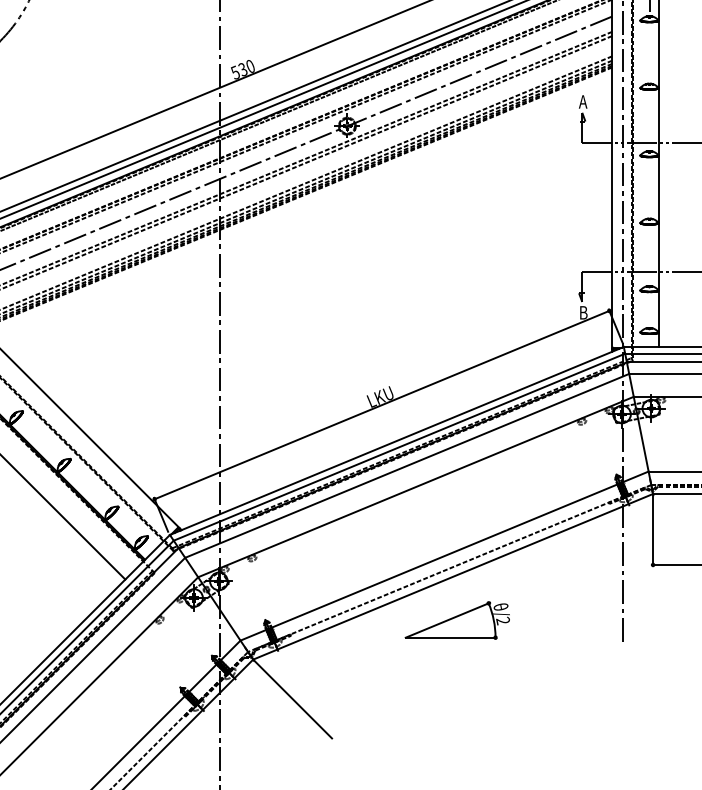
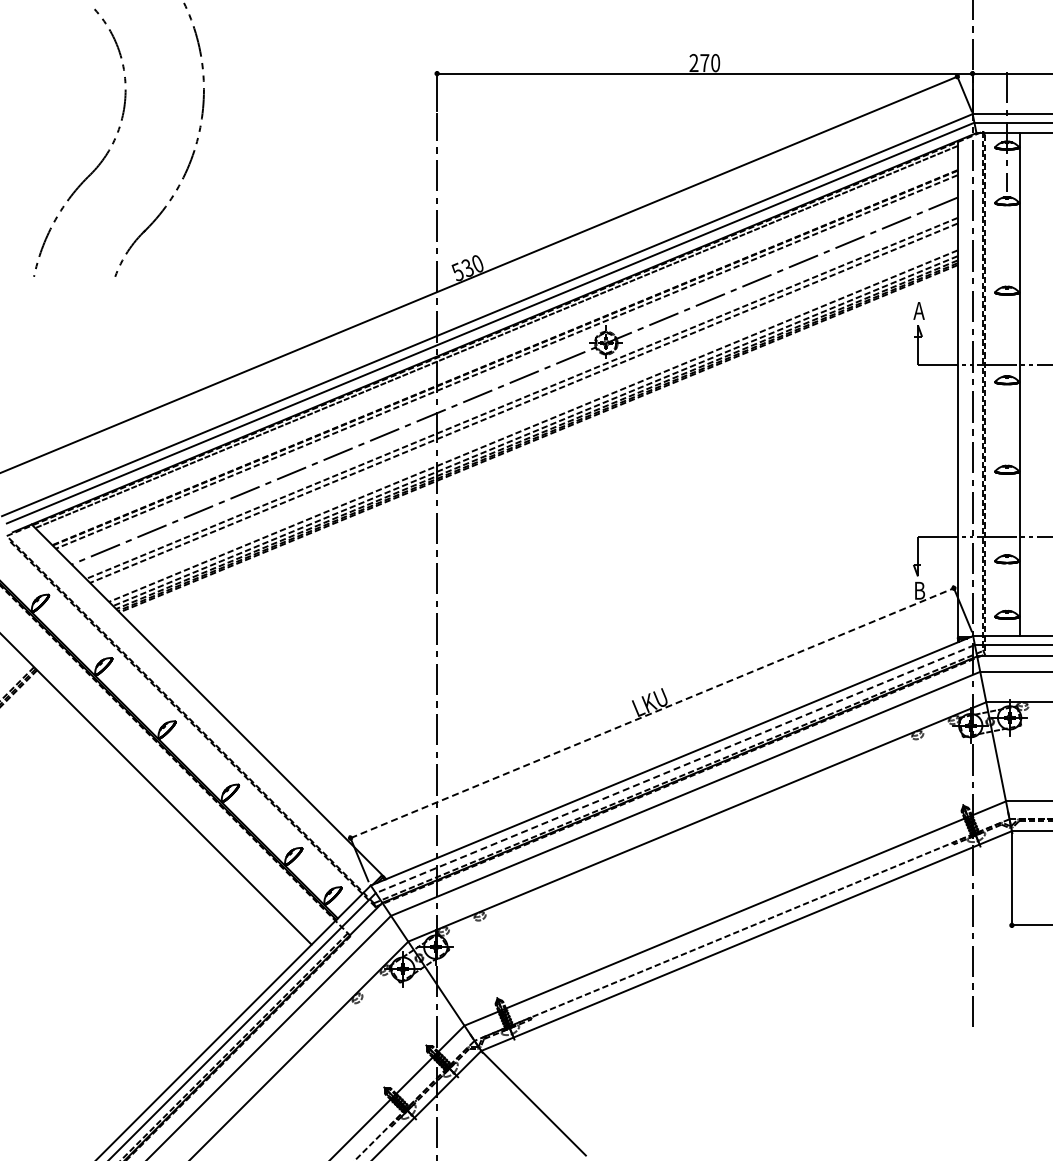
line: (382, 405) -> (652, 713), solid -> dashed
line: (398, 447) -> (674, 769), solid -> dashed
part: (457, 620) -> (752, 998), removed

